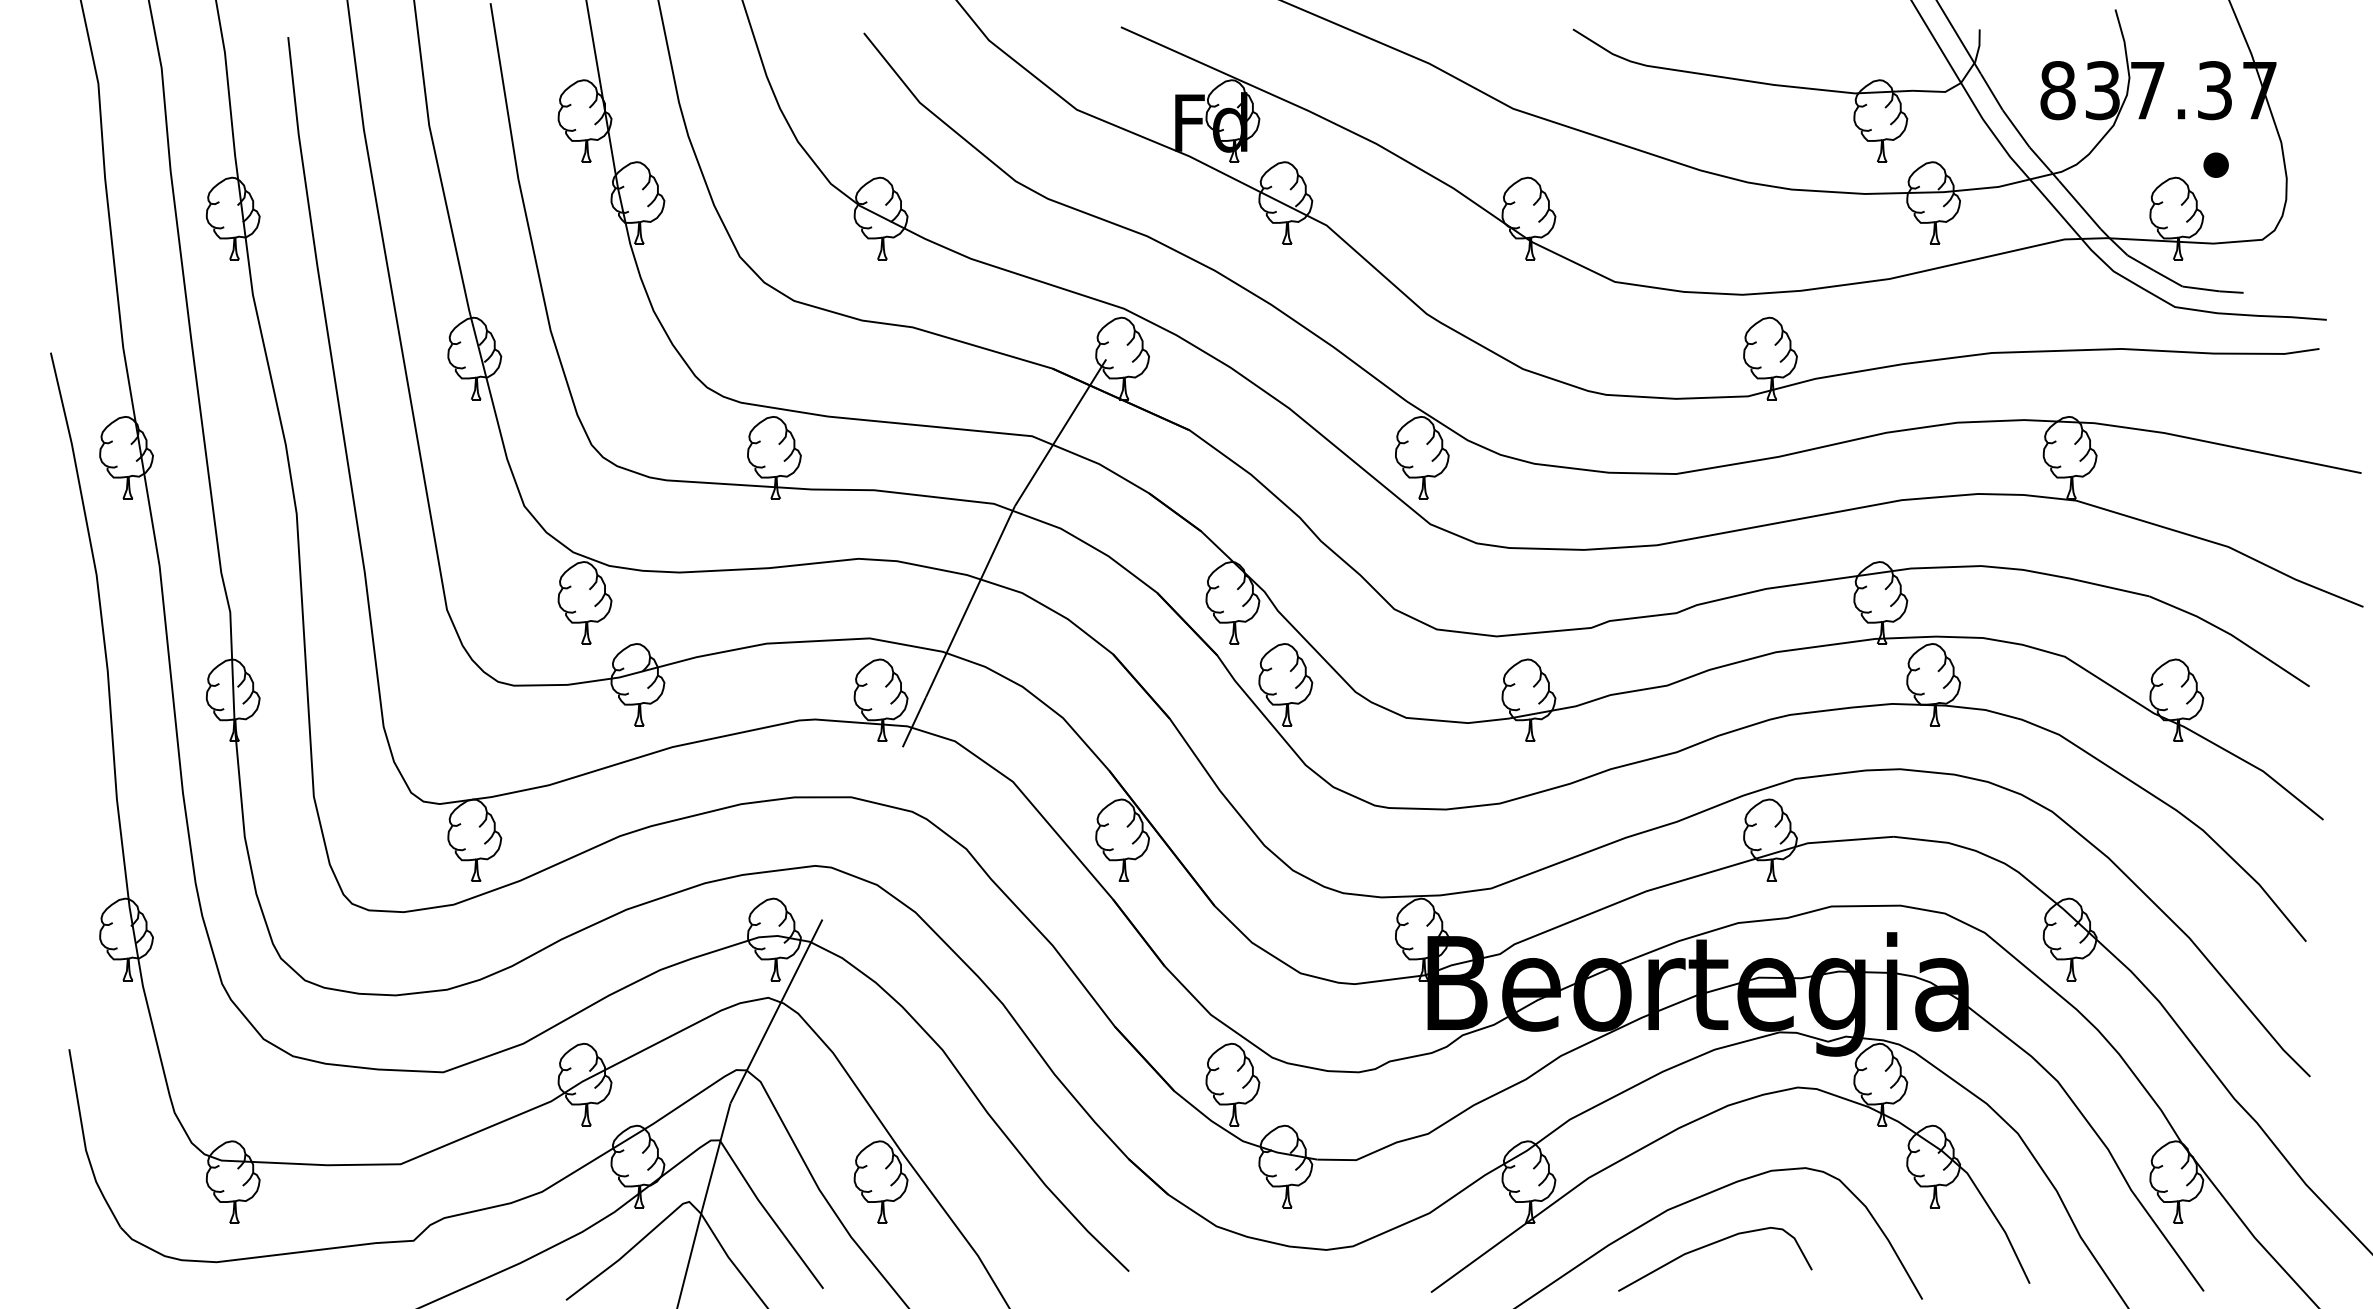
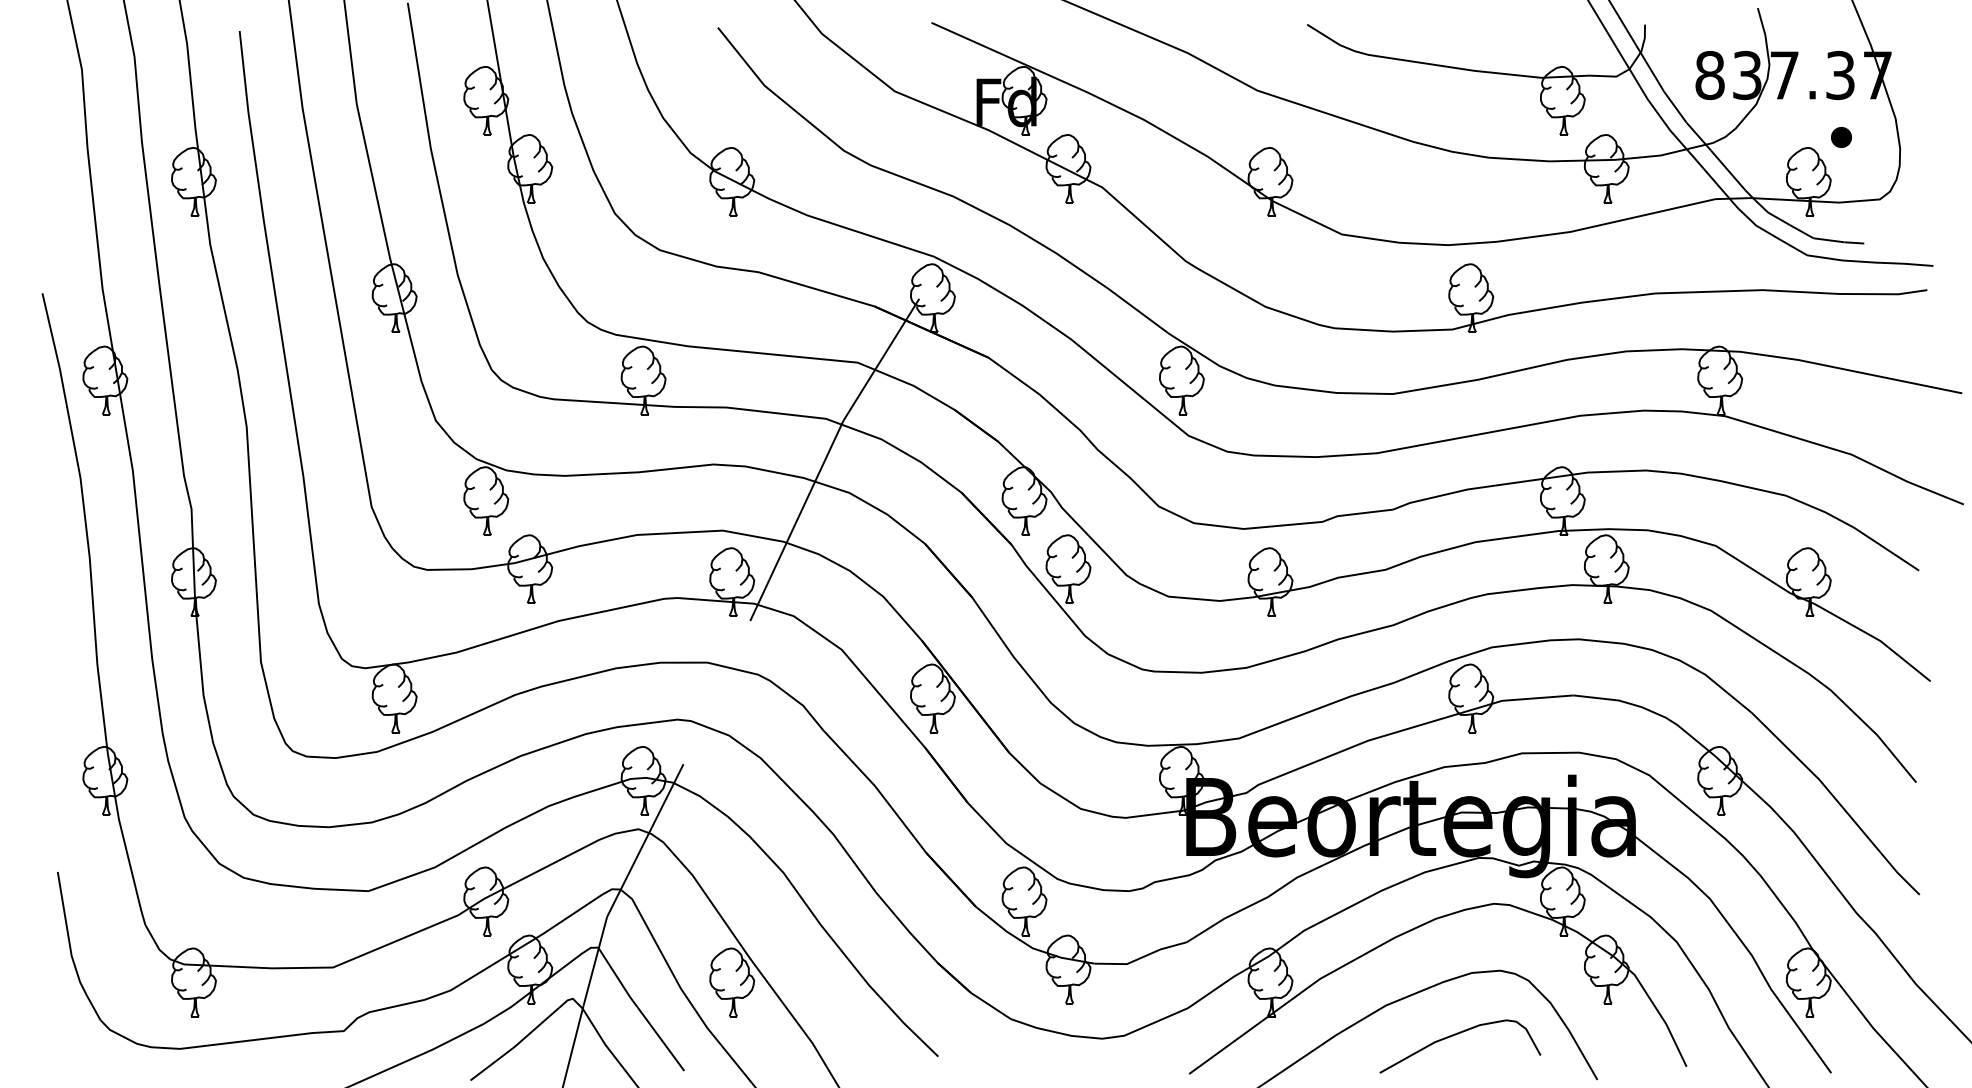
curve: (1709, 1246) -> (1455, 1035), moved

